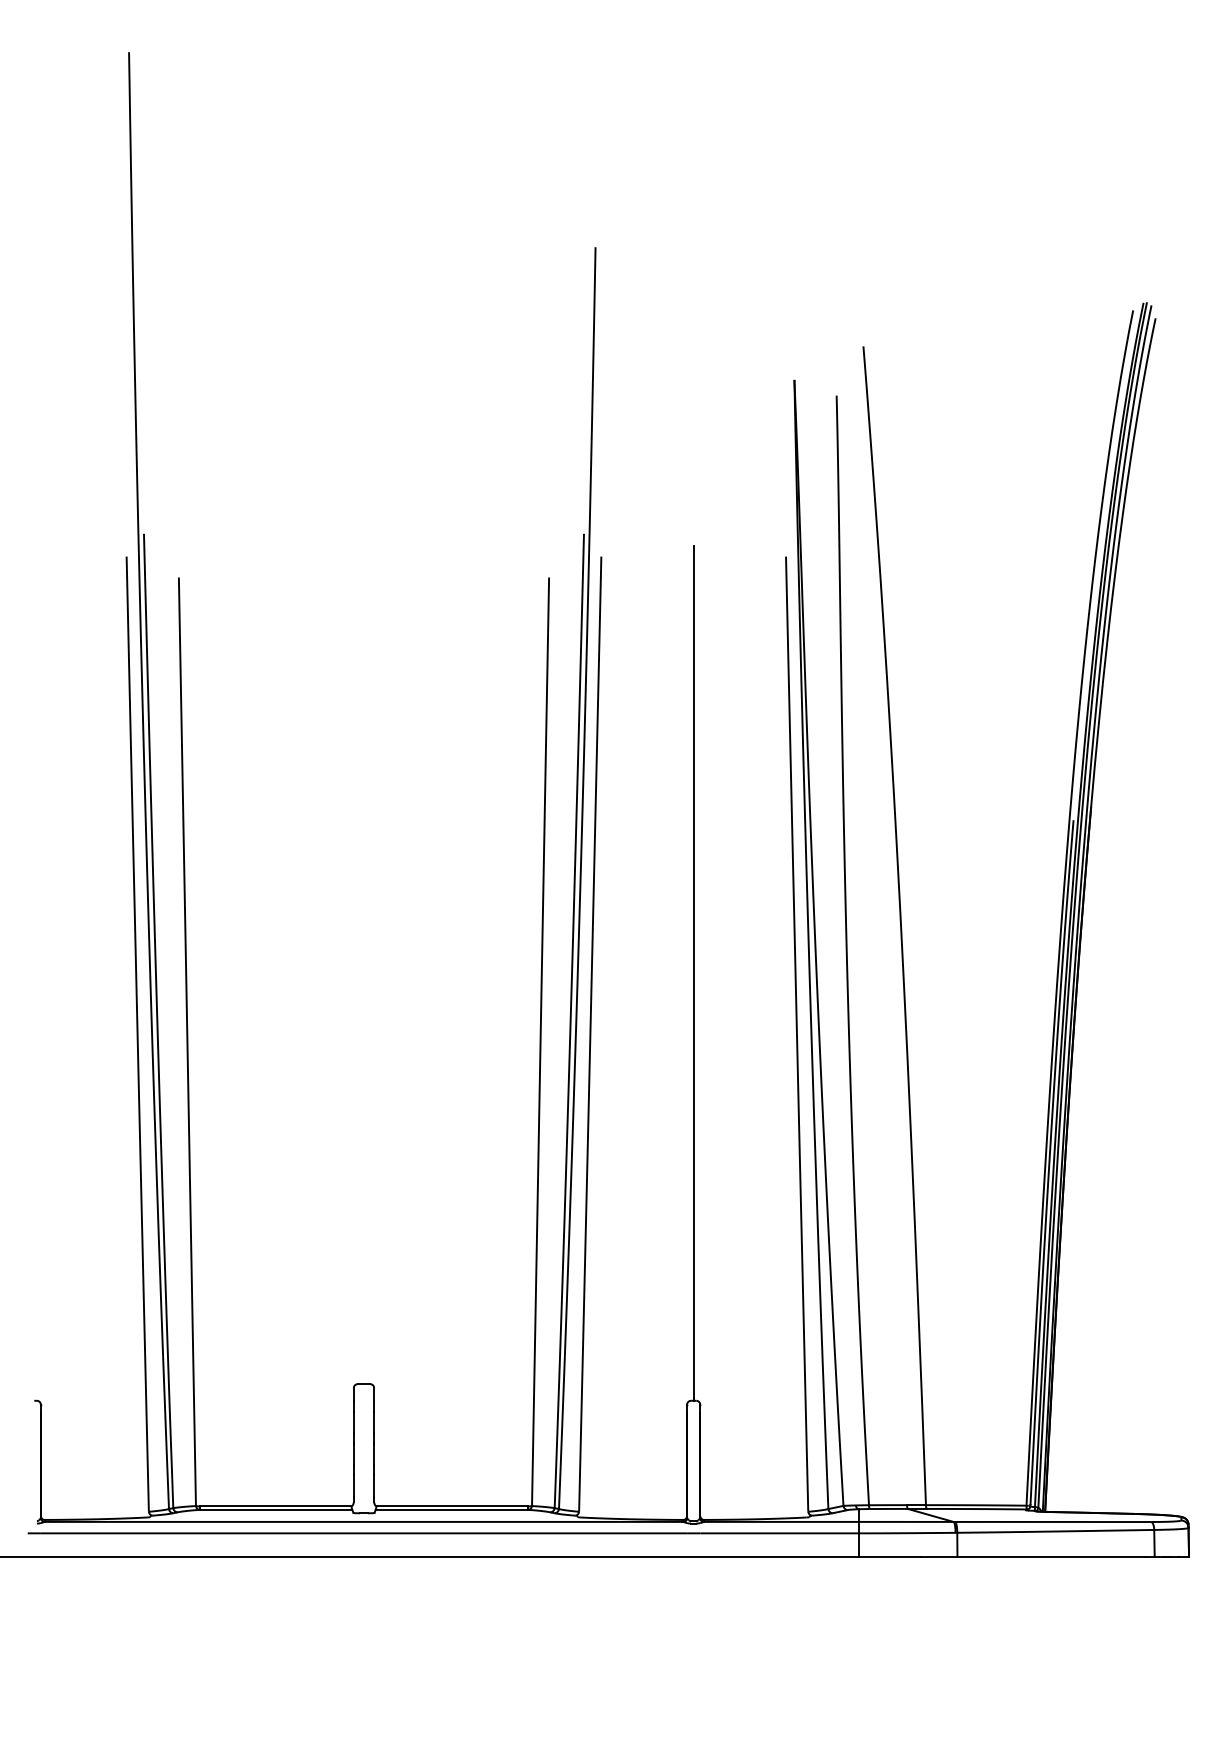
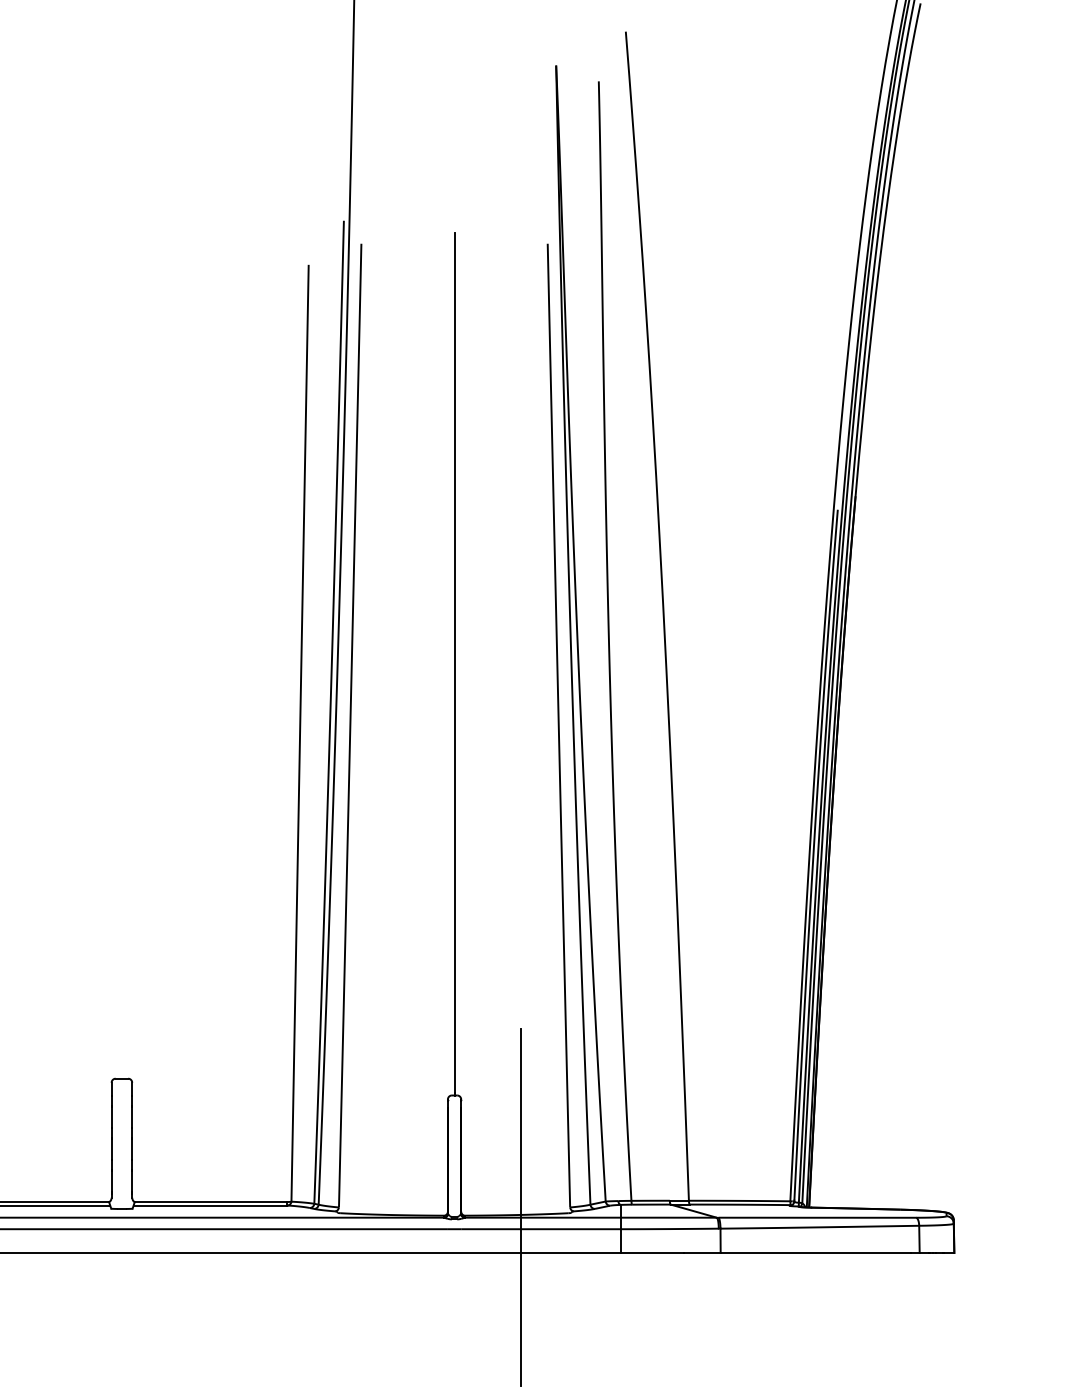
line: (759, 1511) -> (520, 1207), added

